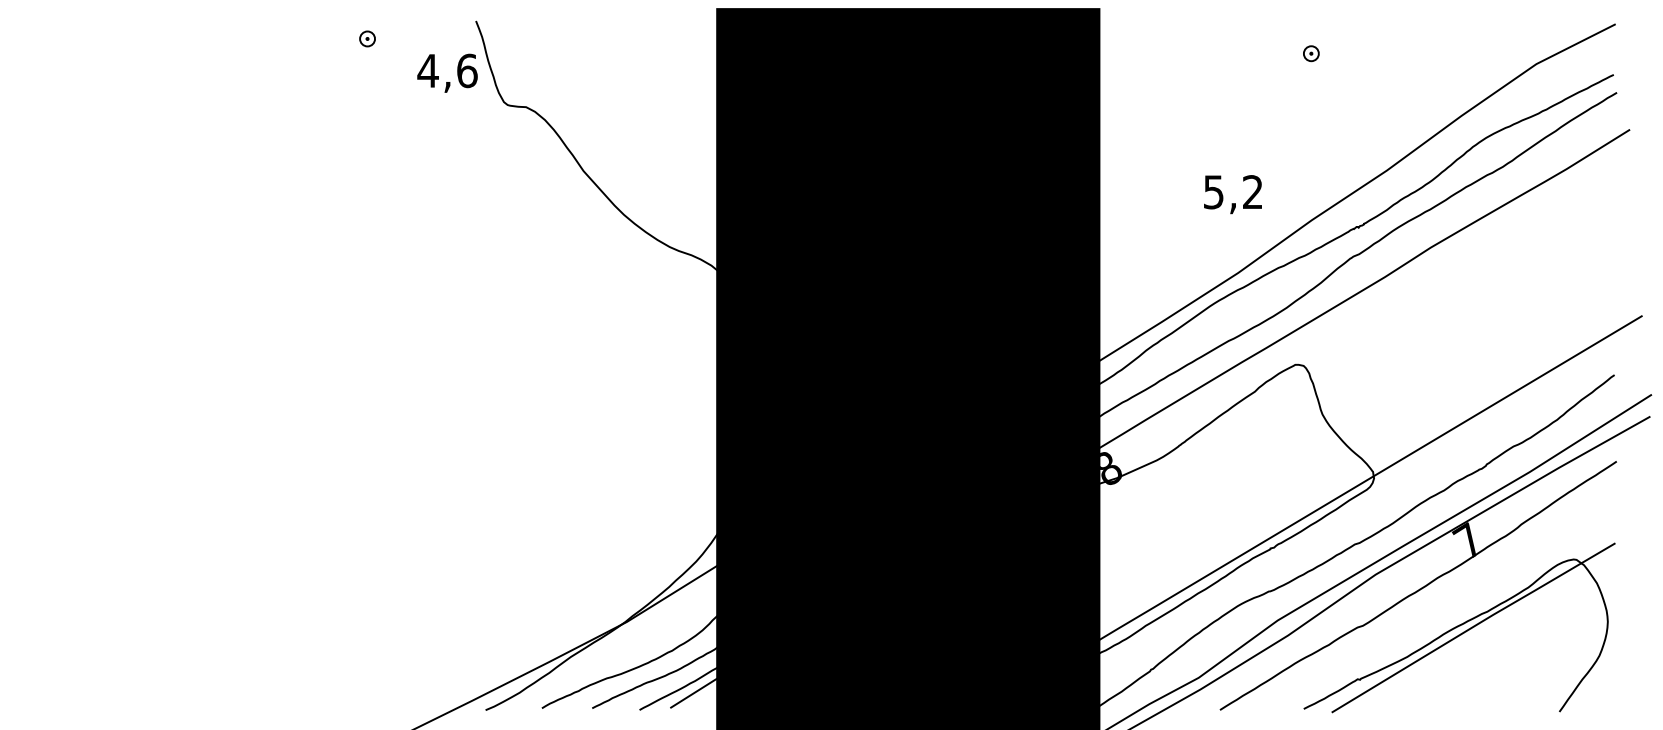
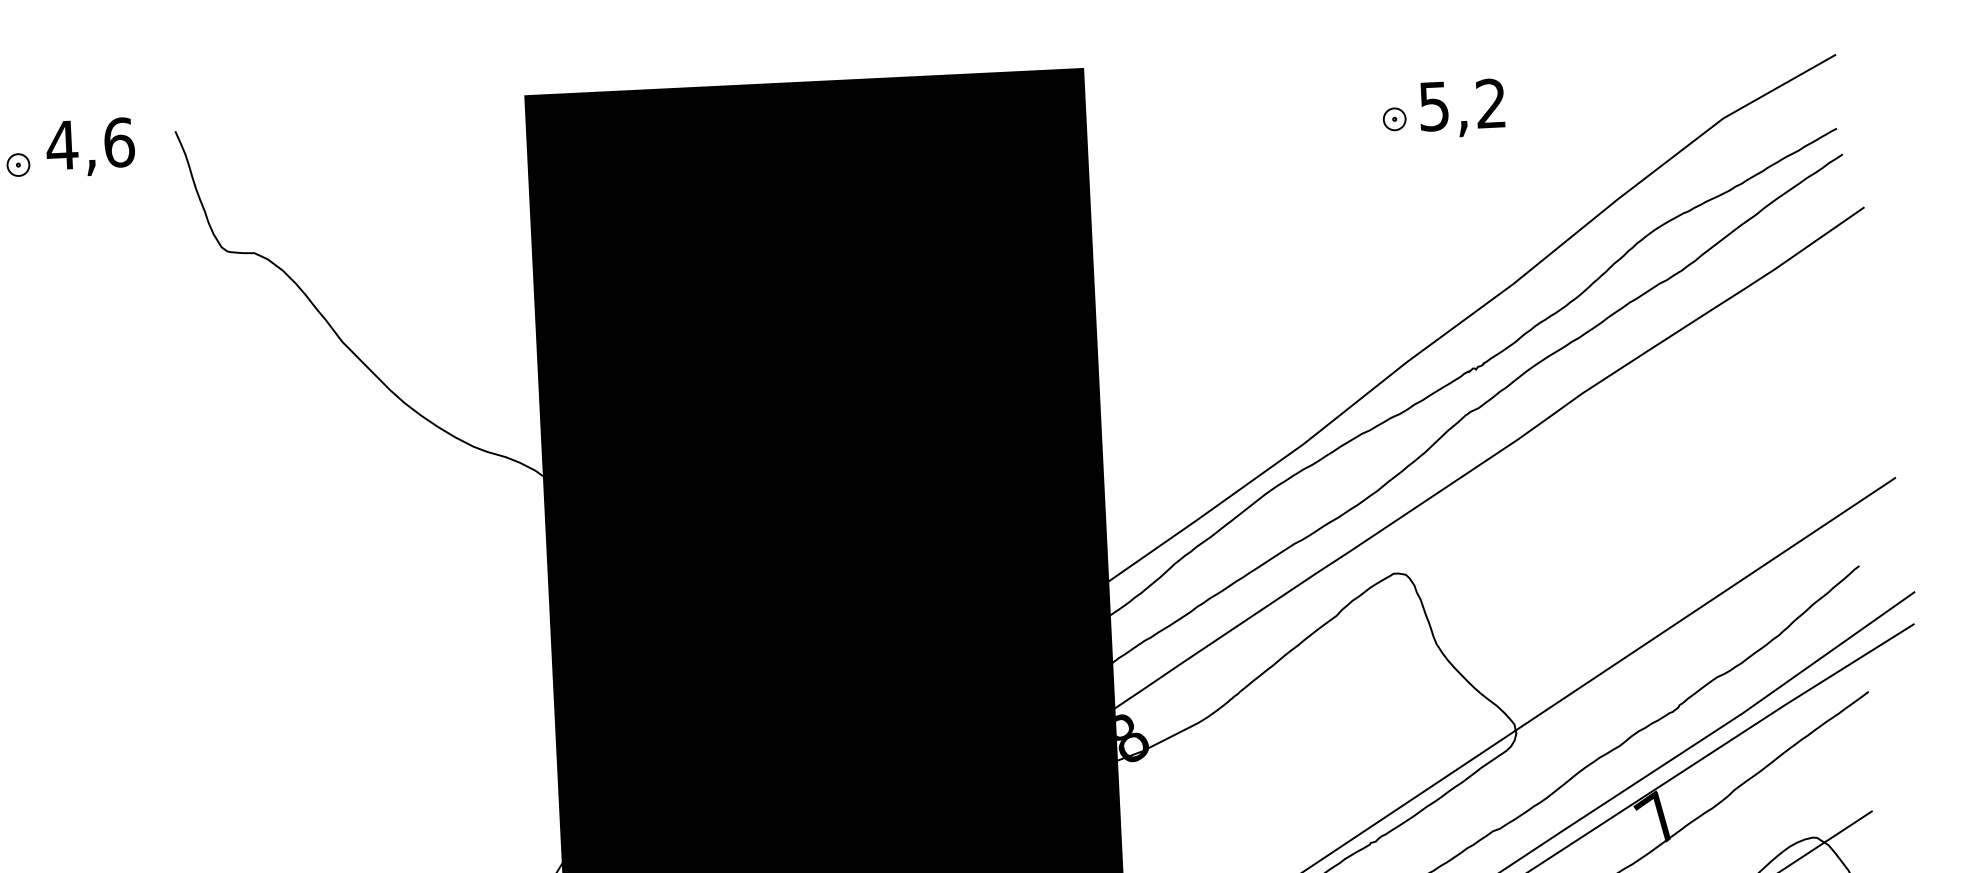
text: (447, 72) -> (90, 146), moved
text: (1232, 194) -> (1461, 108), moved

